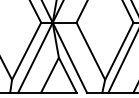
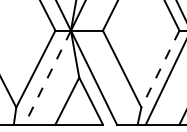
line: (119, 51) -> (160, 69), solid -> dashed
line: (35, 58) -> (47, 78), solid -> dashed

